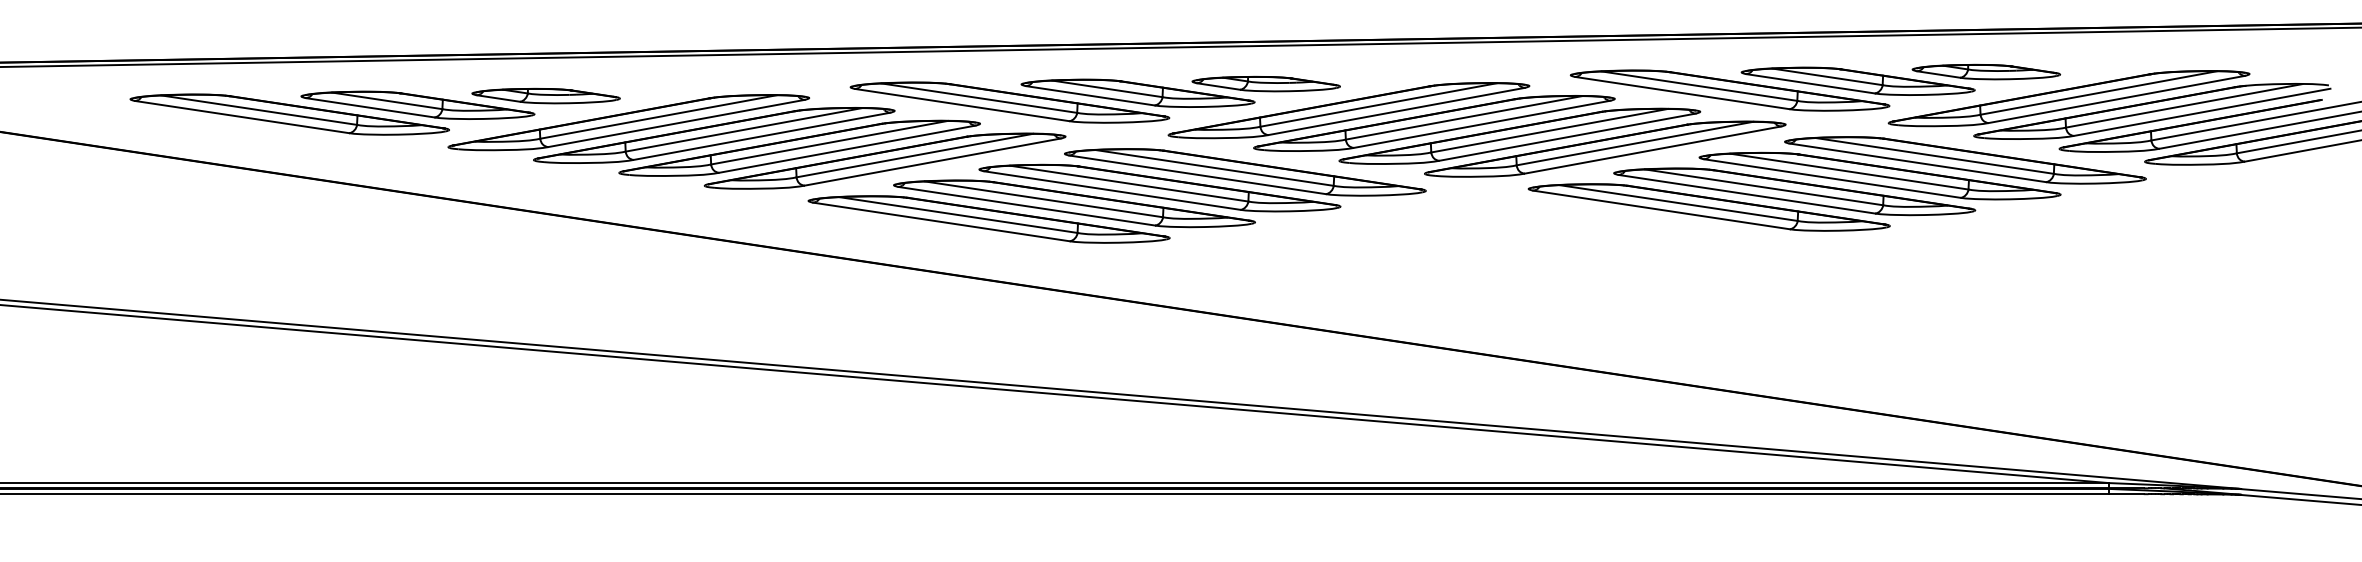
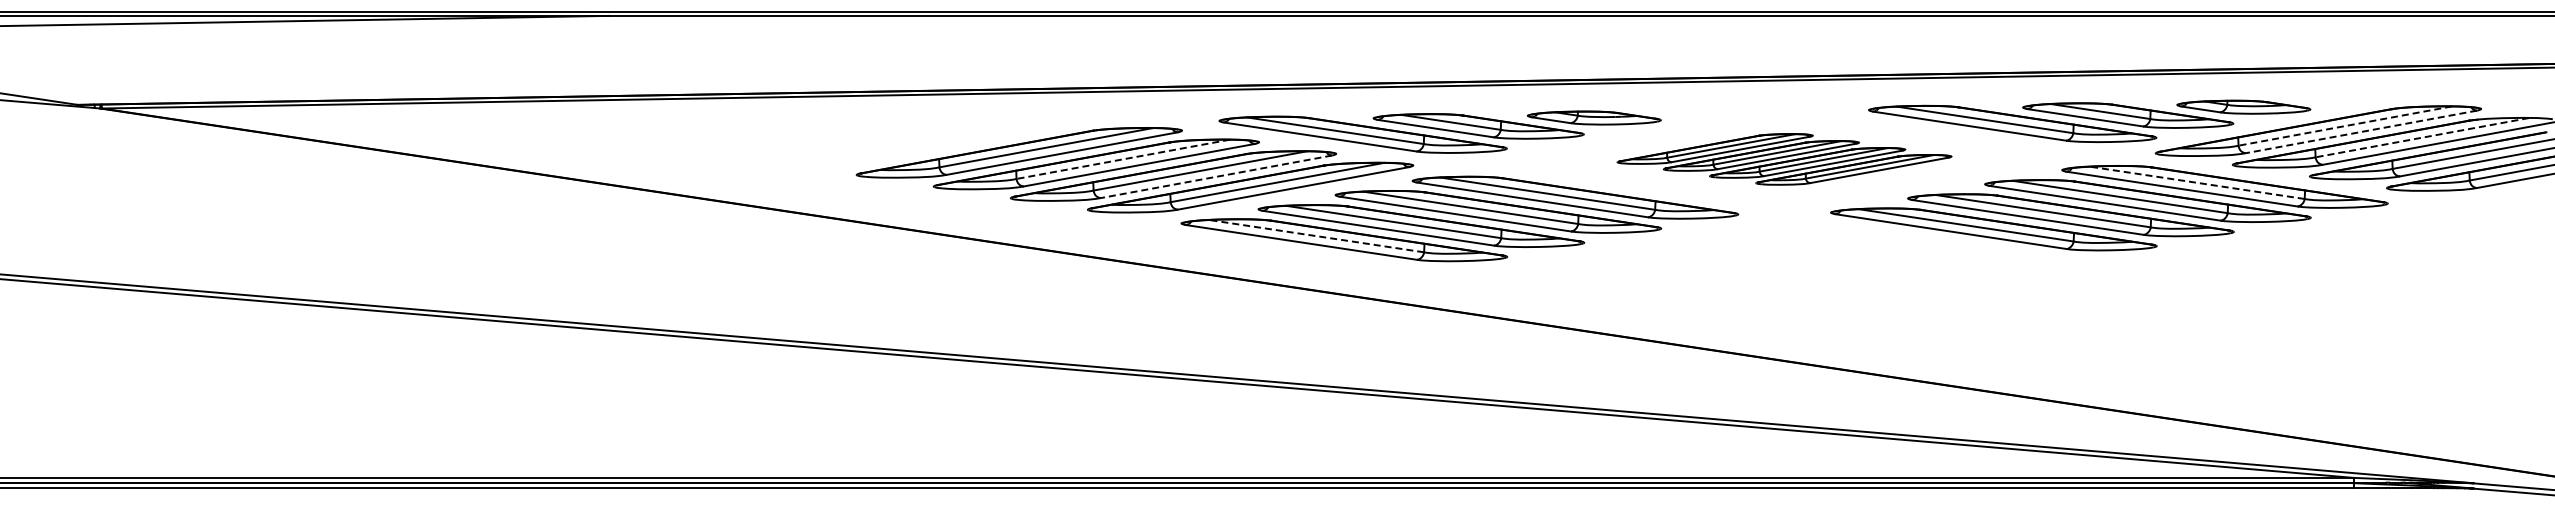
line: (2097, 93) -> (2344, 126), solid -> dashed
line: (2116, 98) -> (2361, 131), solid -> dashed
line: (2183, 105) -> (2421, 137), solid -> dashed
part: (375, 111) -> (790, 142), removed
line: (743, 130) -> (1122, 159), solid -> dashed
part: (1477, 130) -> (1784, 159), size x0.6
line: (847, 148) -> (1216, 176), solid -> dashed
line: (1935, 155) -> (2197, 182), solid -> dashed
line: (958, 215) -> (1316, 236), solid -> dashed

